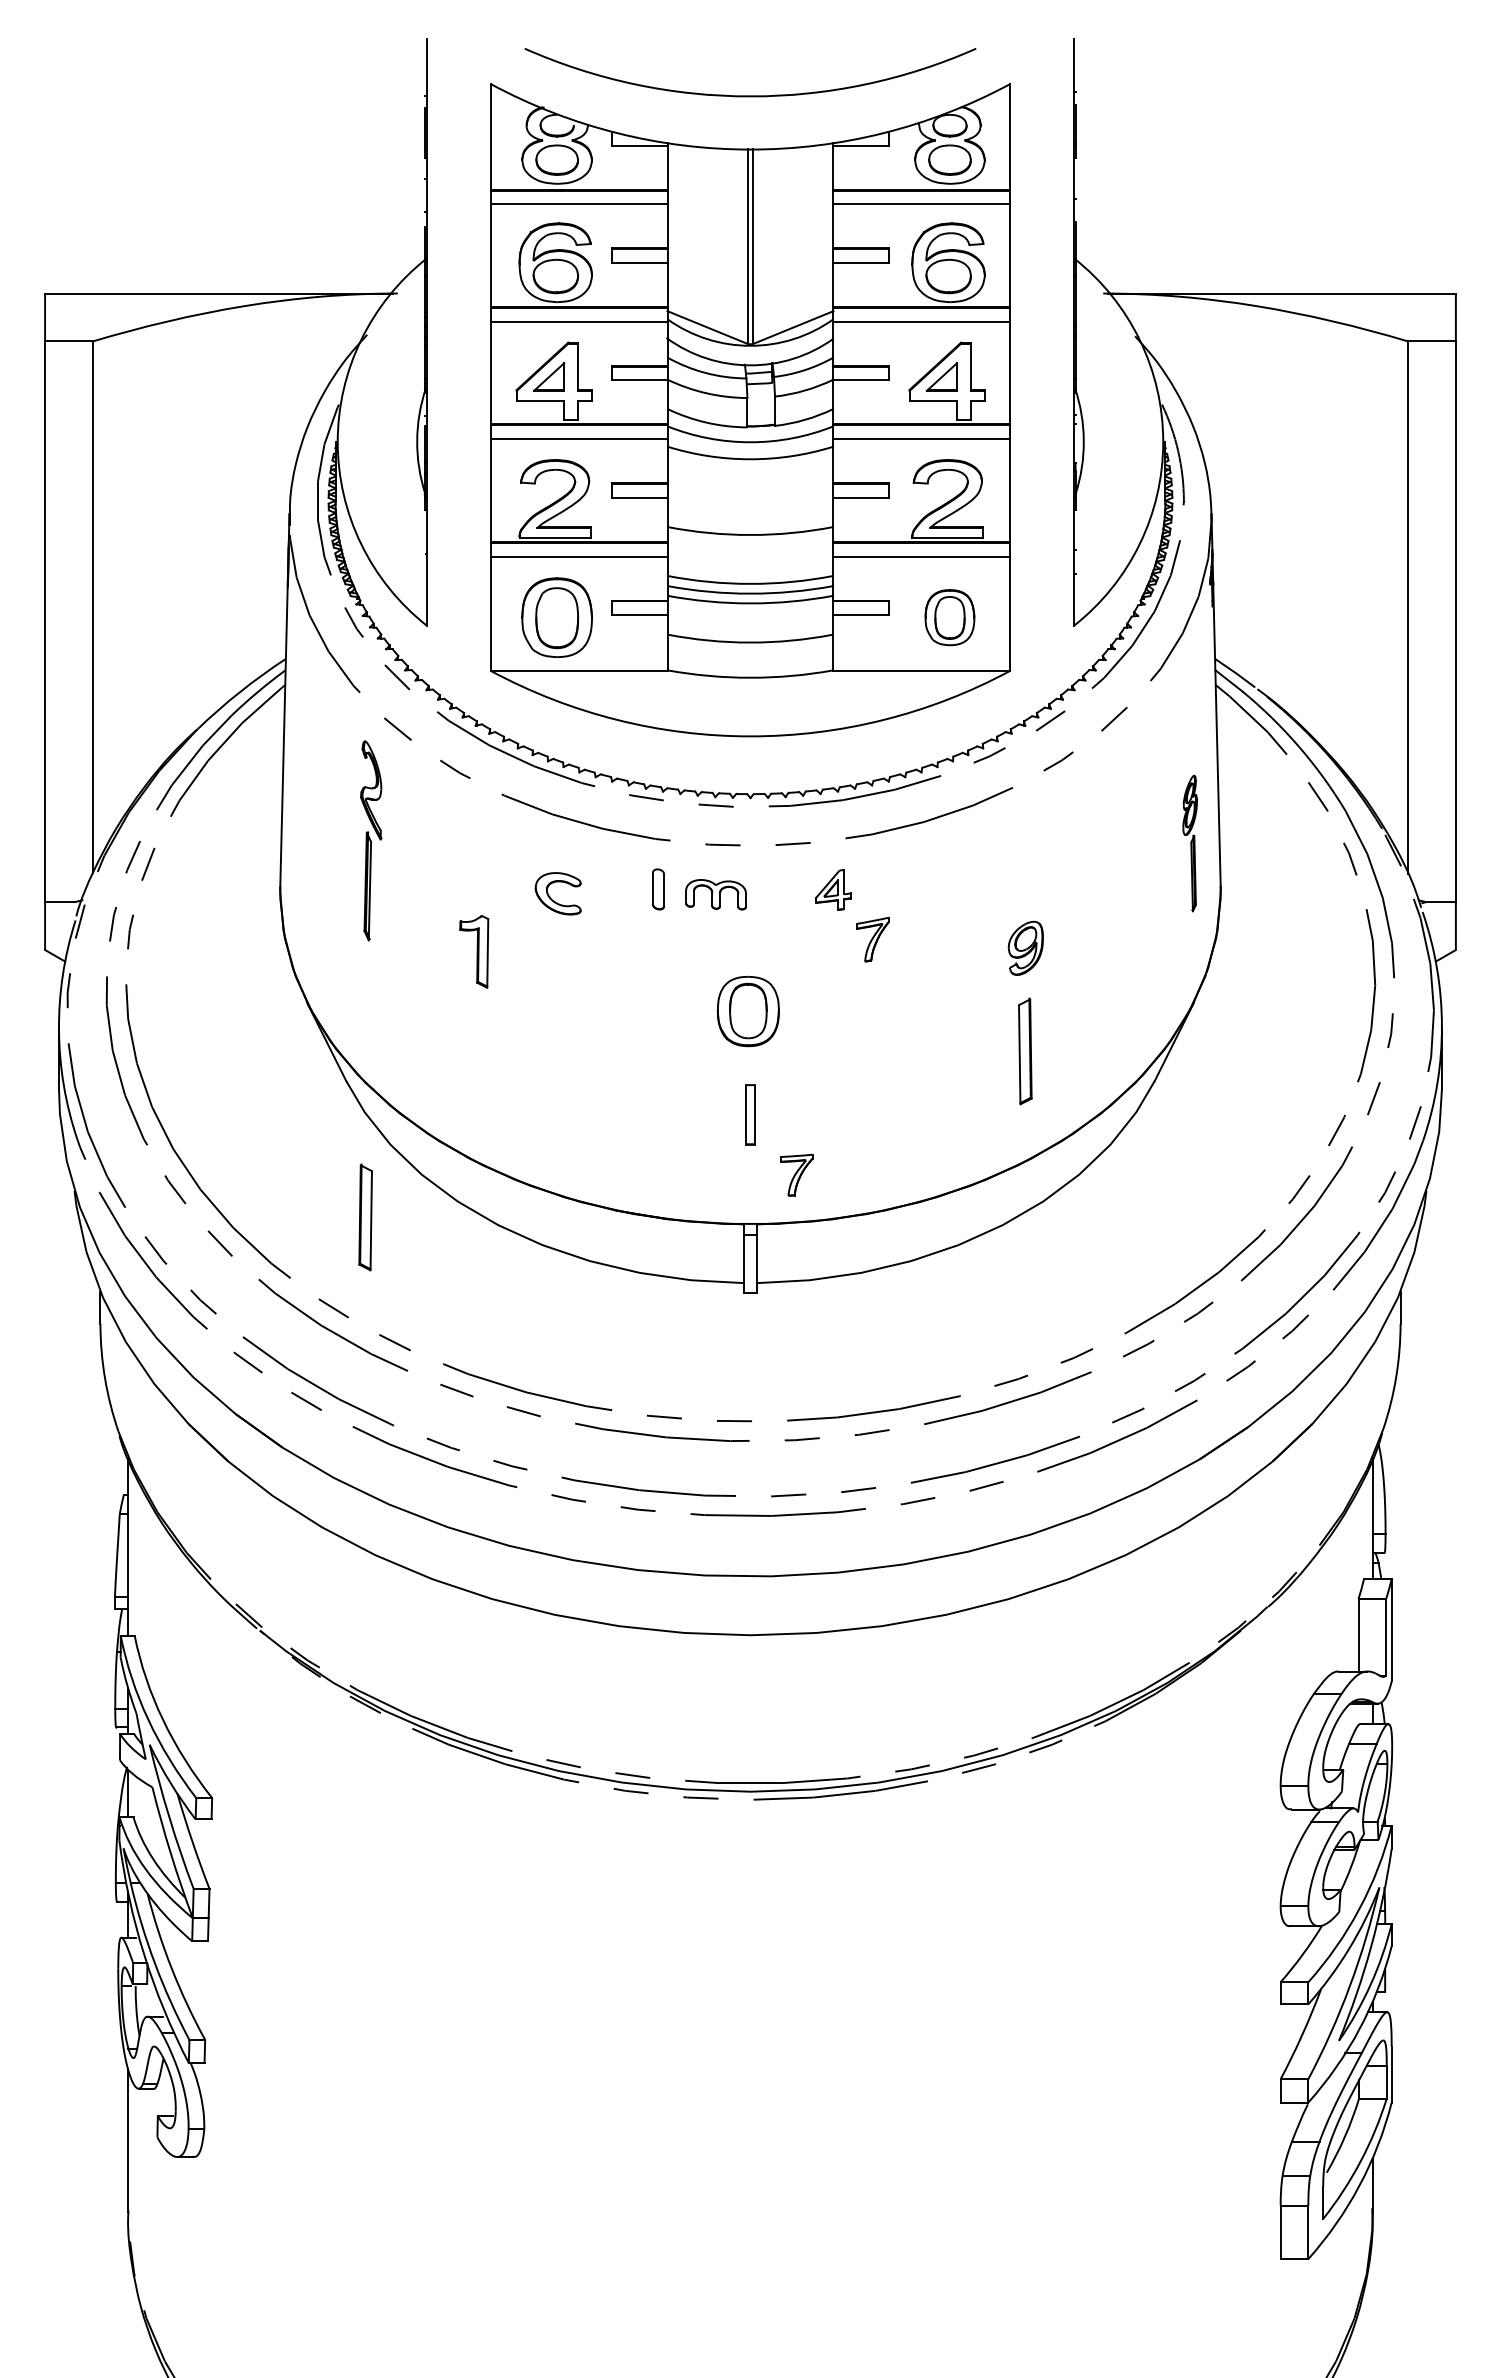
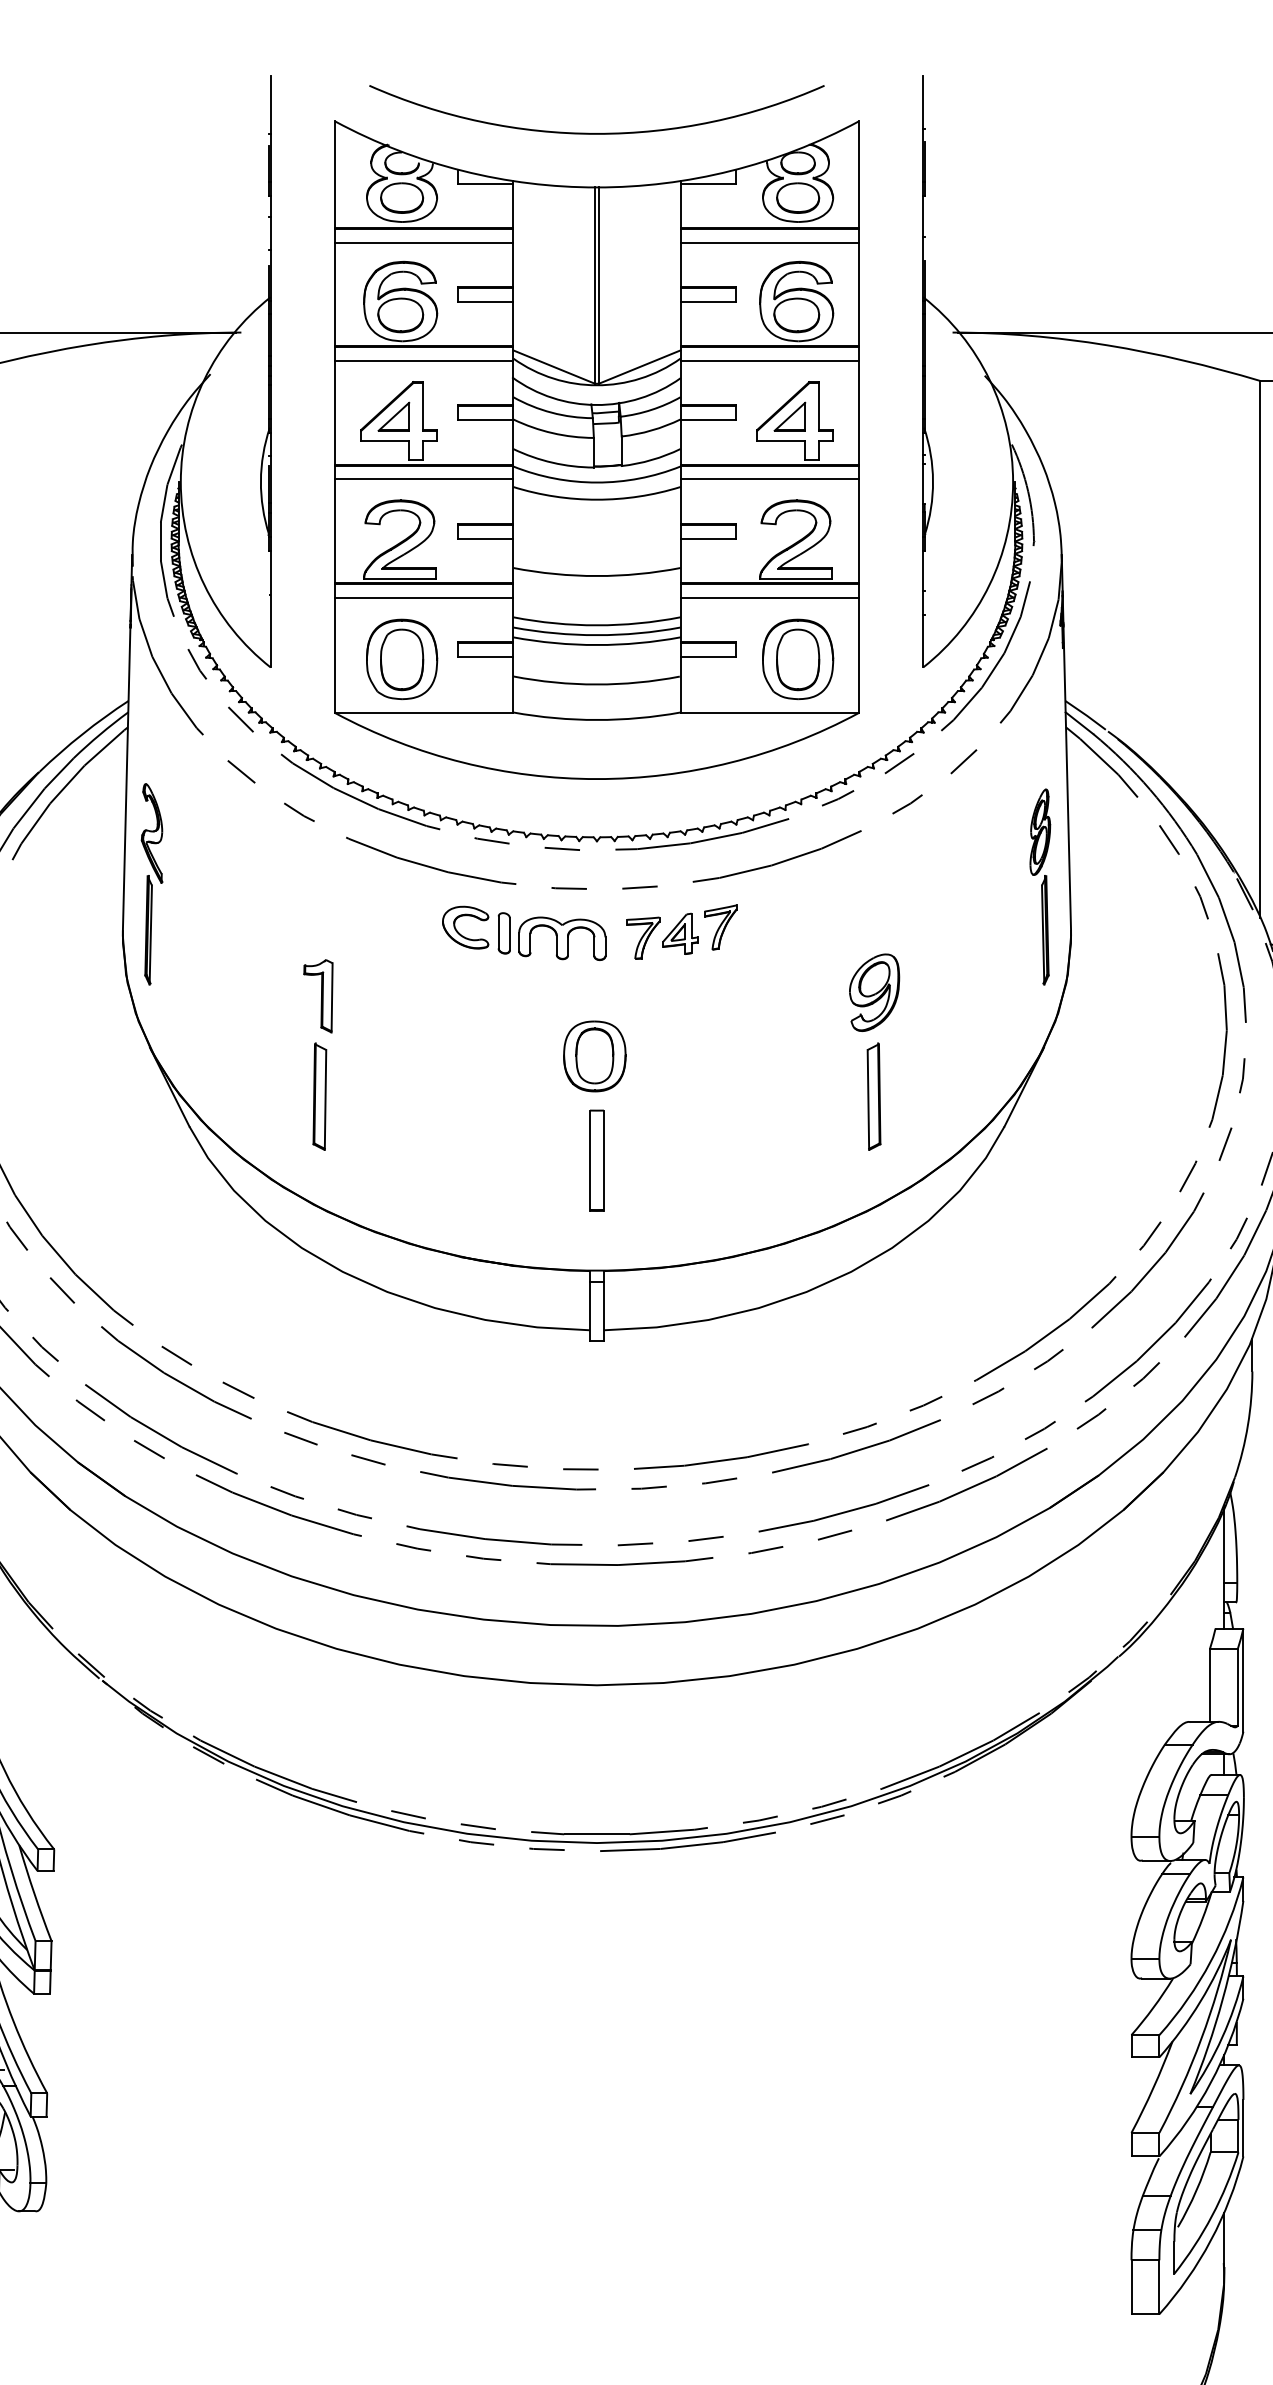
part: (949, 617) -> (797, 659), size x1.43
part: (371, 840) -> (152, 884), moved
part: (1189, 843) -> (1039, 887), size x1.43
part: (715, 894) -> (561, 938), size x1.43
part: (550, 896) -> (457, 930), moved
part: (872, 939) -> (719, 927), moved
part: (1025, 948) -> (874, 992), size x1.43
part: (750, 1114) -> (596, 1160), size x1.67
part: (796, 1174) -> (643, 937), moved
part: (365, 1217) -> (319, 1096), moved

